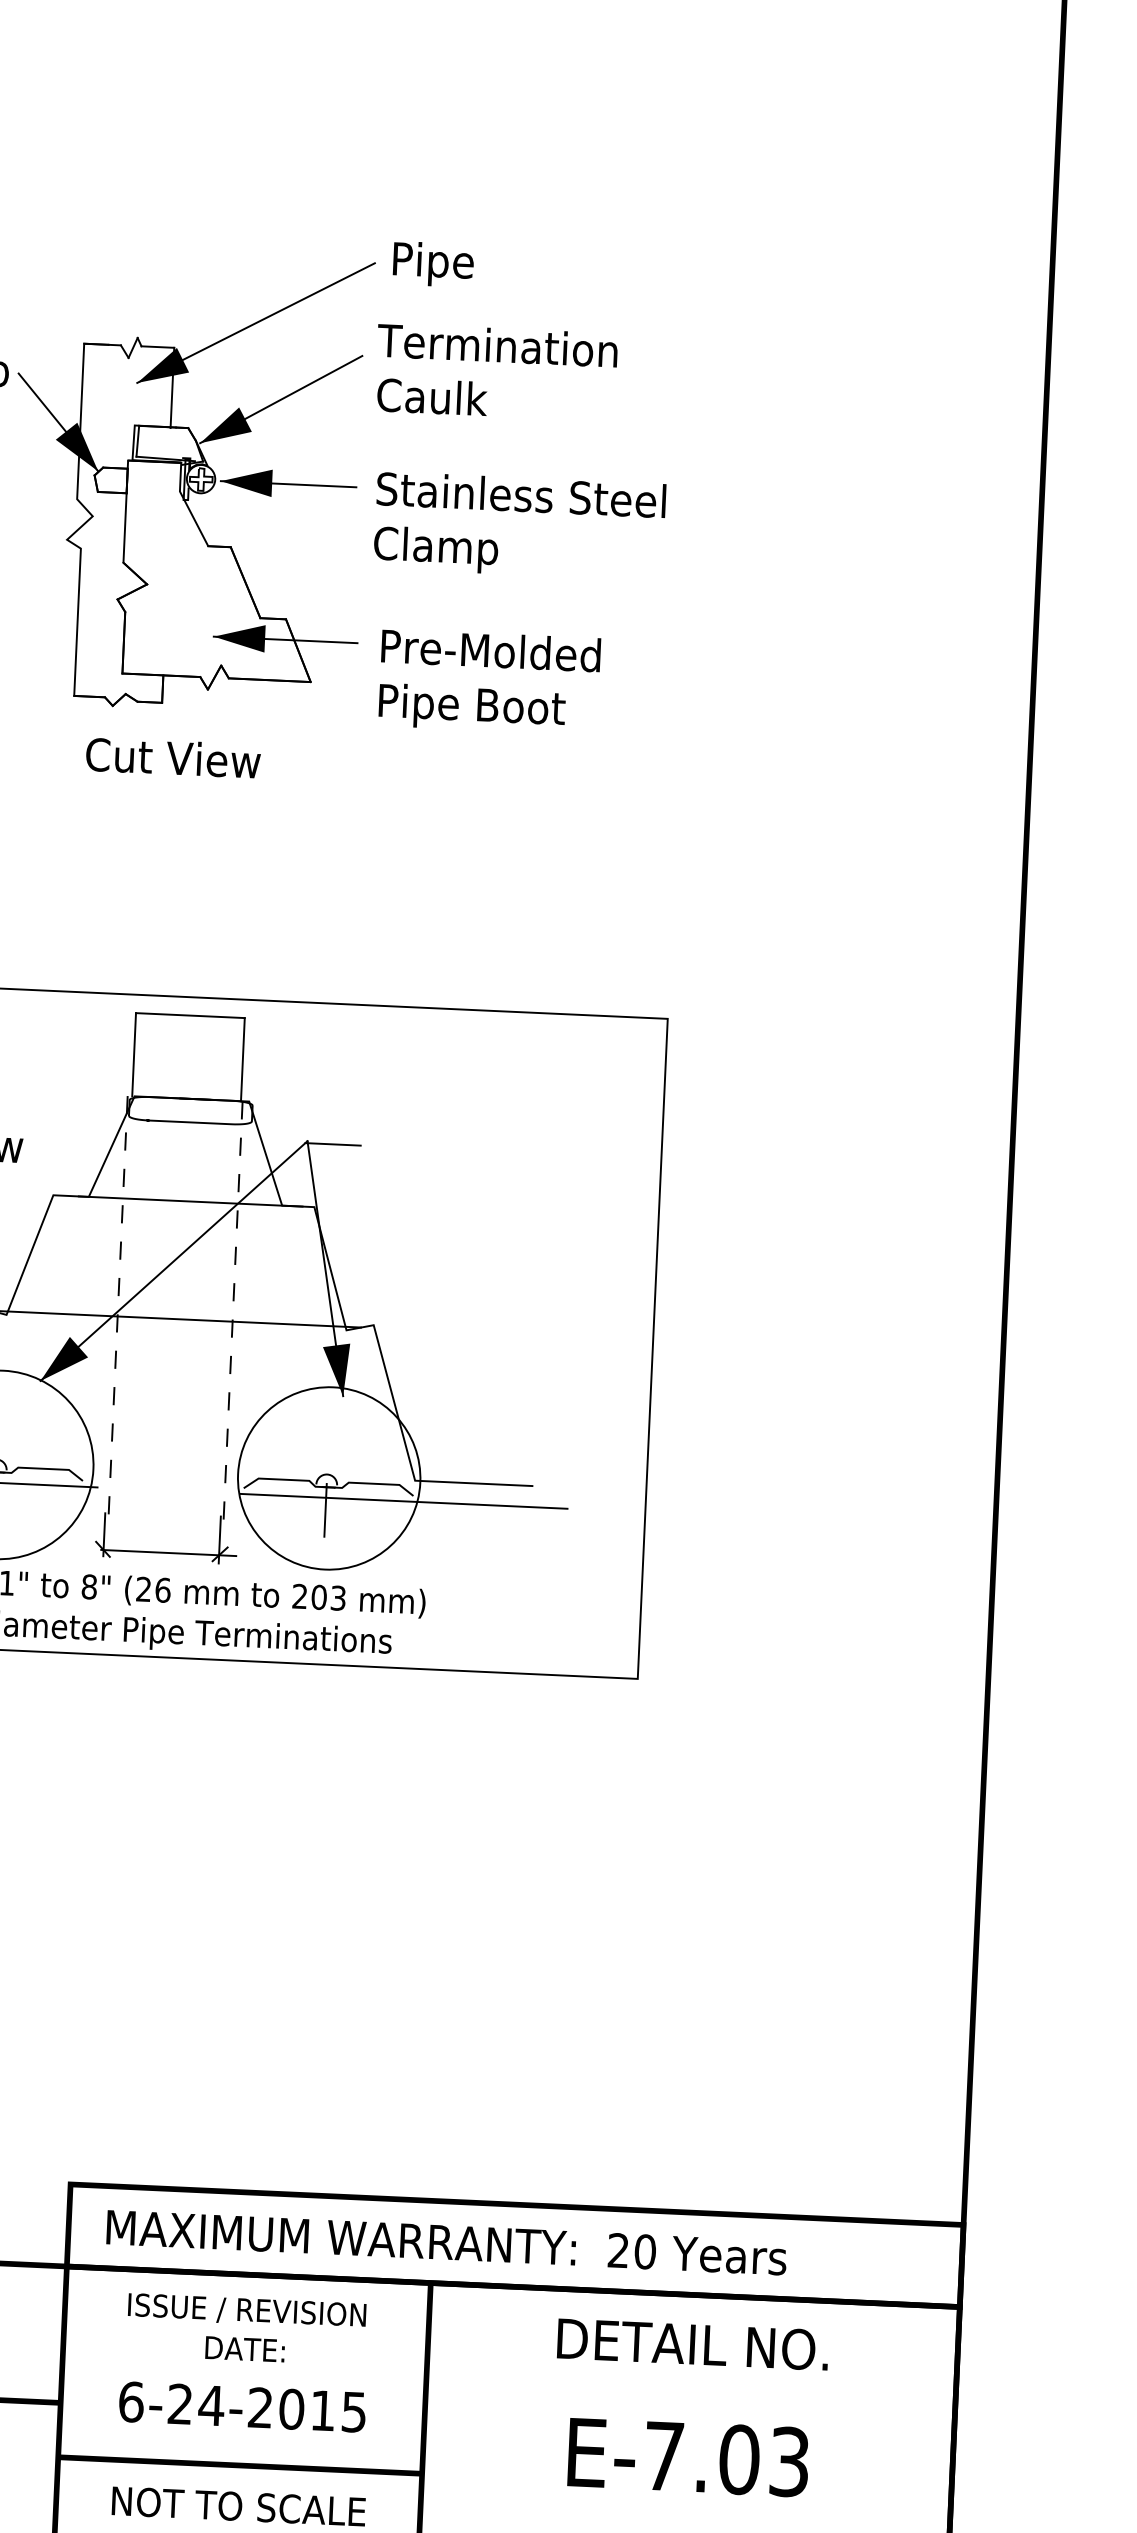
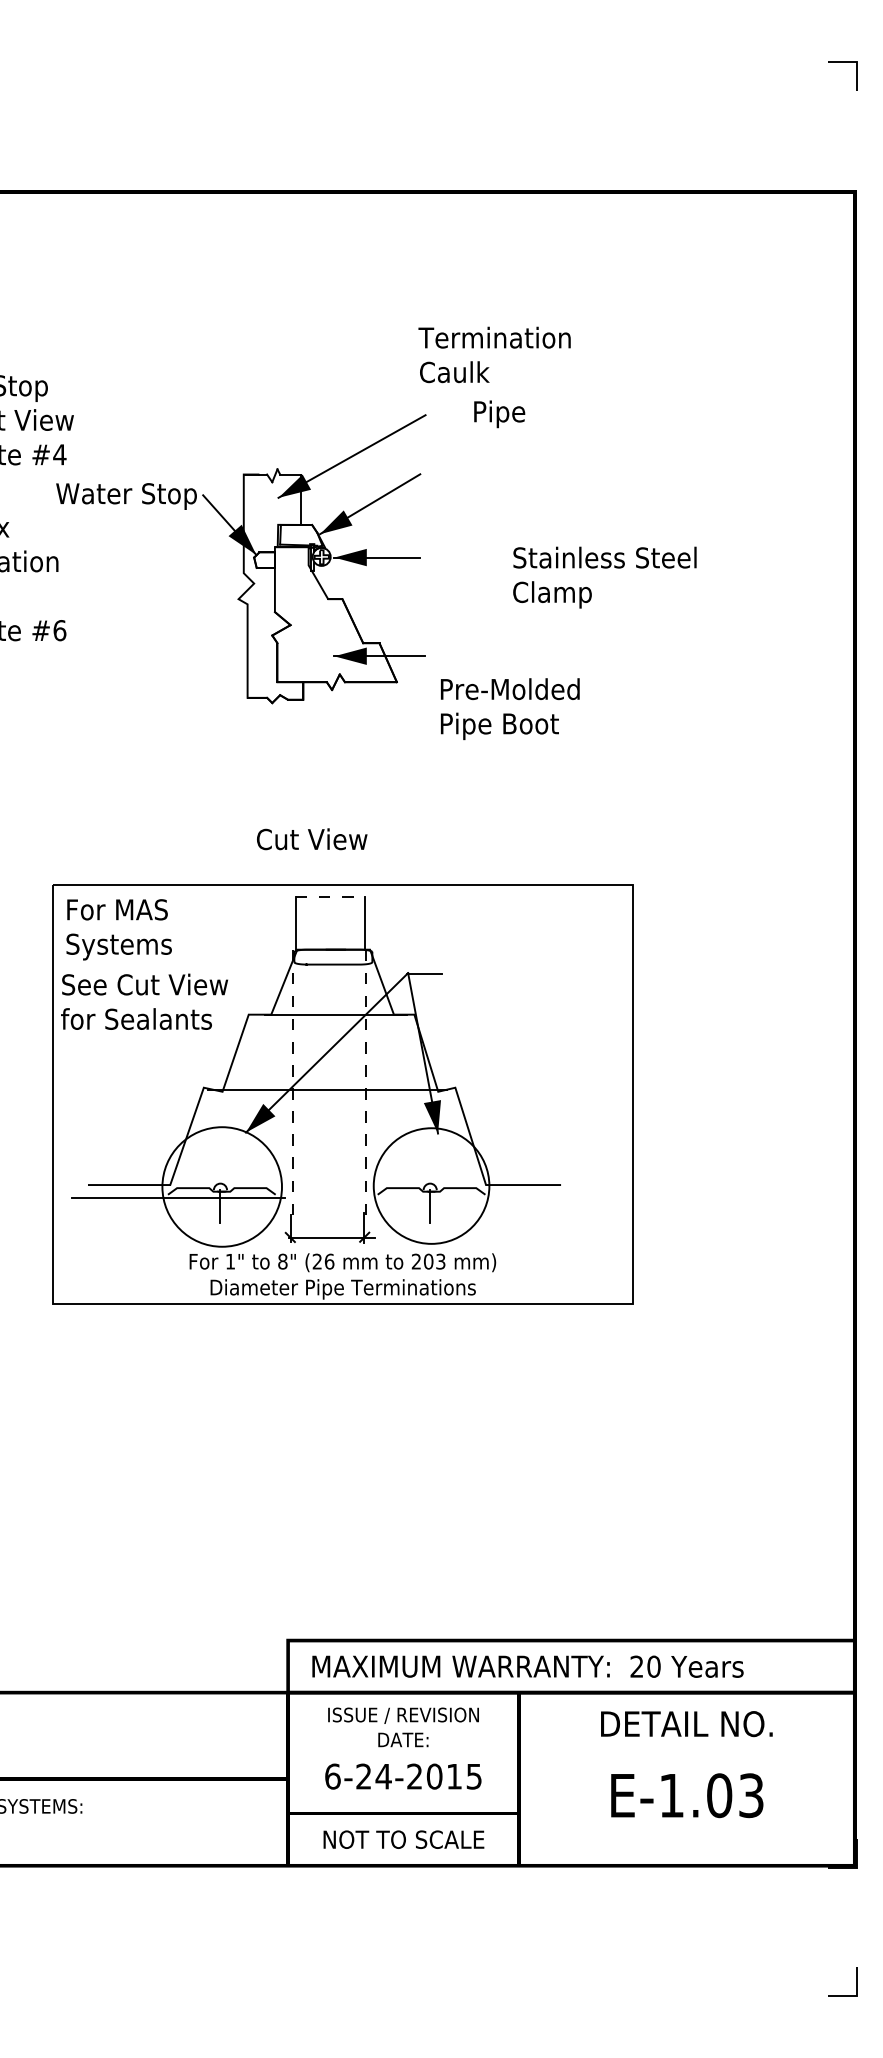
text: (433, 264) -> (499, 414), moved
text: (496, 371) -> (494, 354), moved
text: (519, 526) -> (604, 577), moved
text: (489, 682) -> (510, 709), moved
text: (173, 758) -> (312, 839), moved
line: (190, 1014) -> (330, 896), solid -> dashed
line: (403, 1501) -> (479, 1198), removed
text: (663, 2456) -> (671, 1795), E-7.03 -> E-1.03

